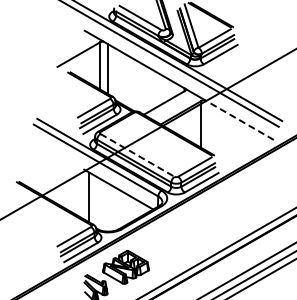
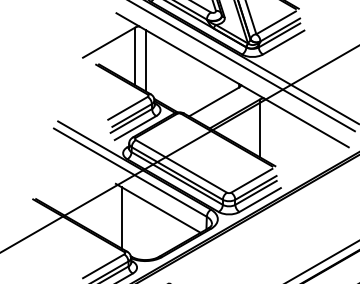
line: (239, 119) -> (306, 122), dashed -> solid
line: (137, 155) -> (181, 166), dashed -> solid

